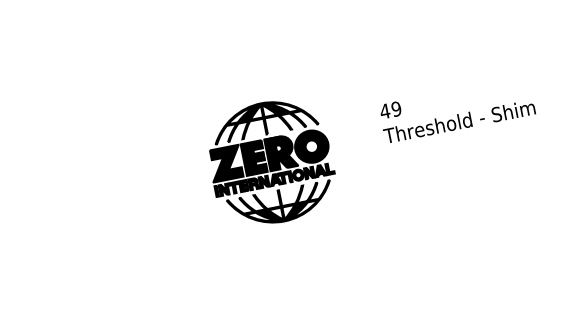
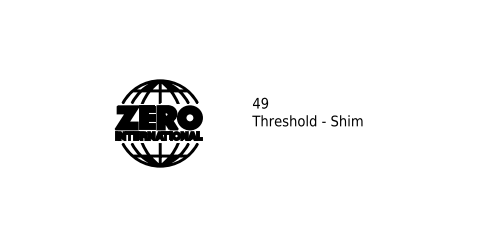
text: (457, 108) -> (307, 111), moved

